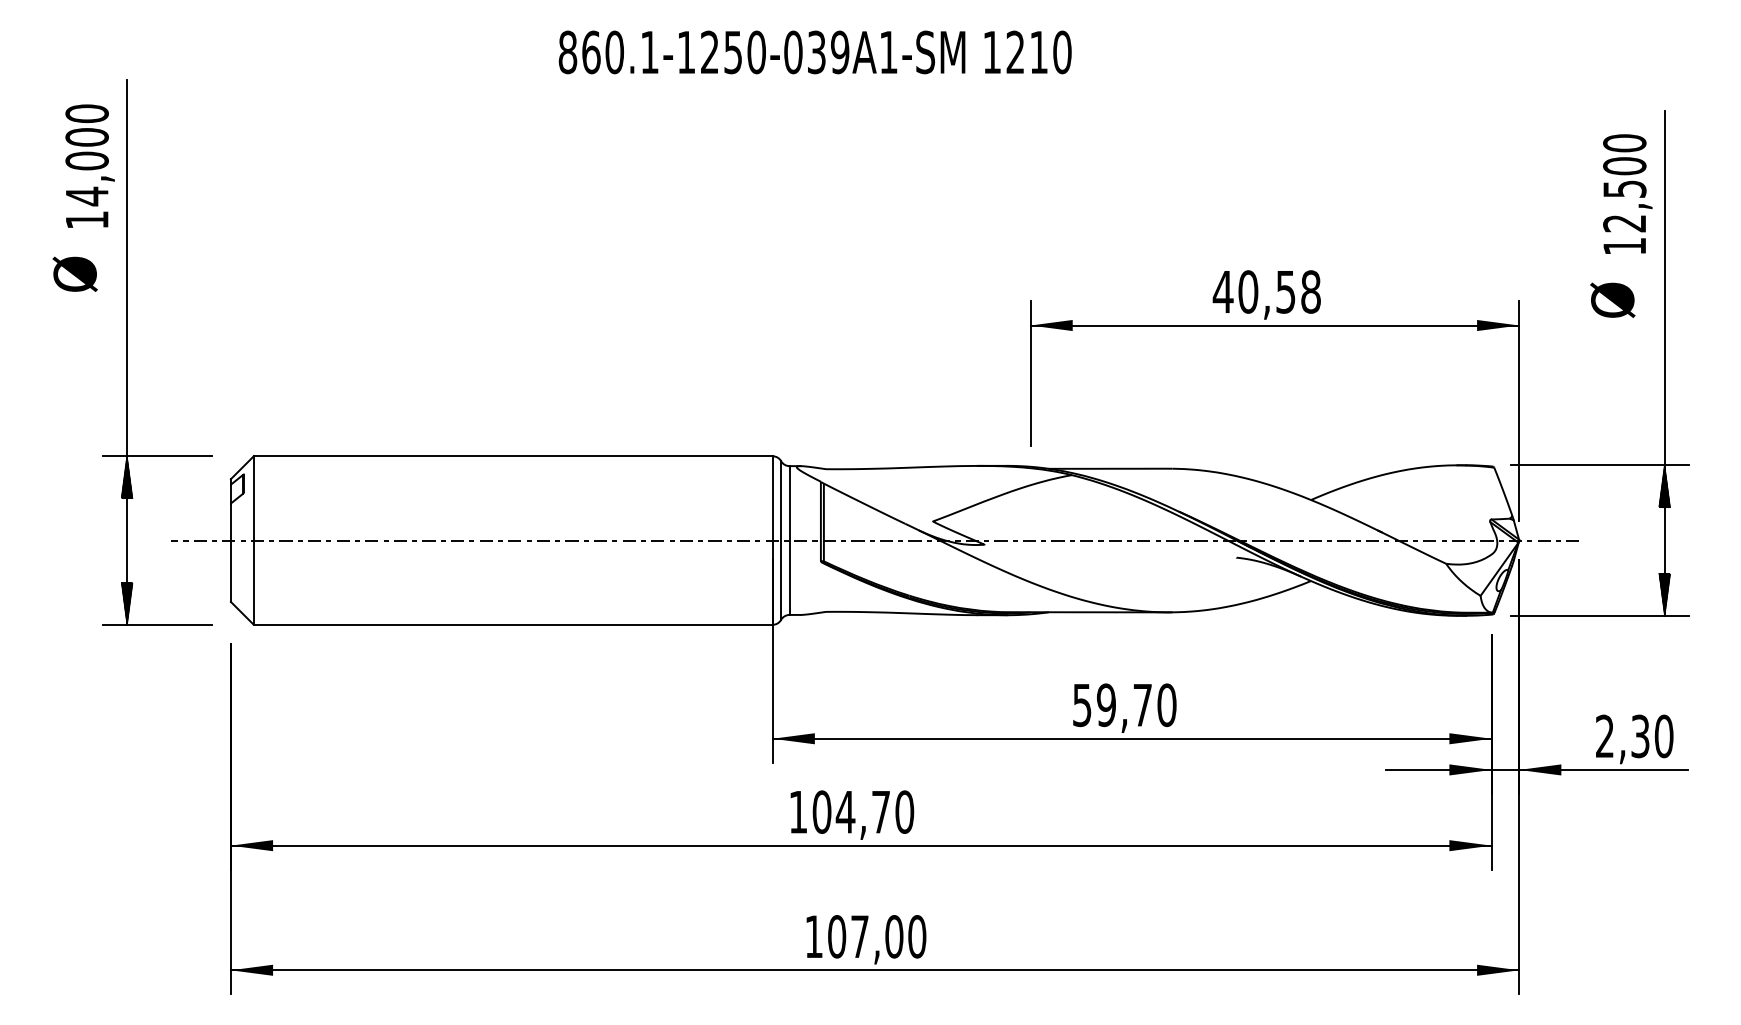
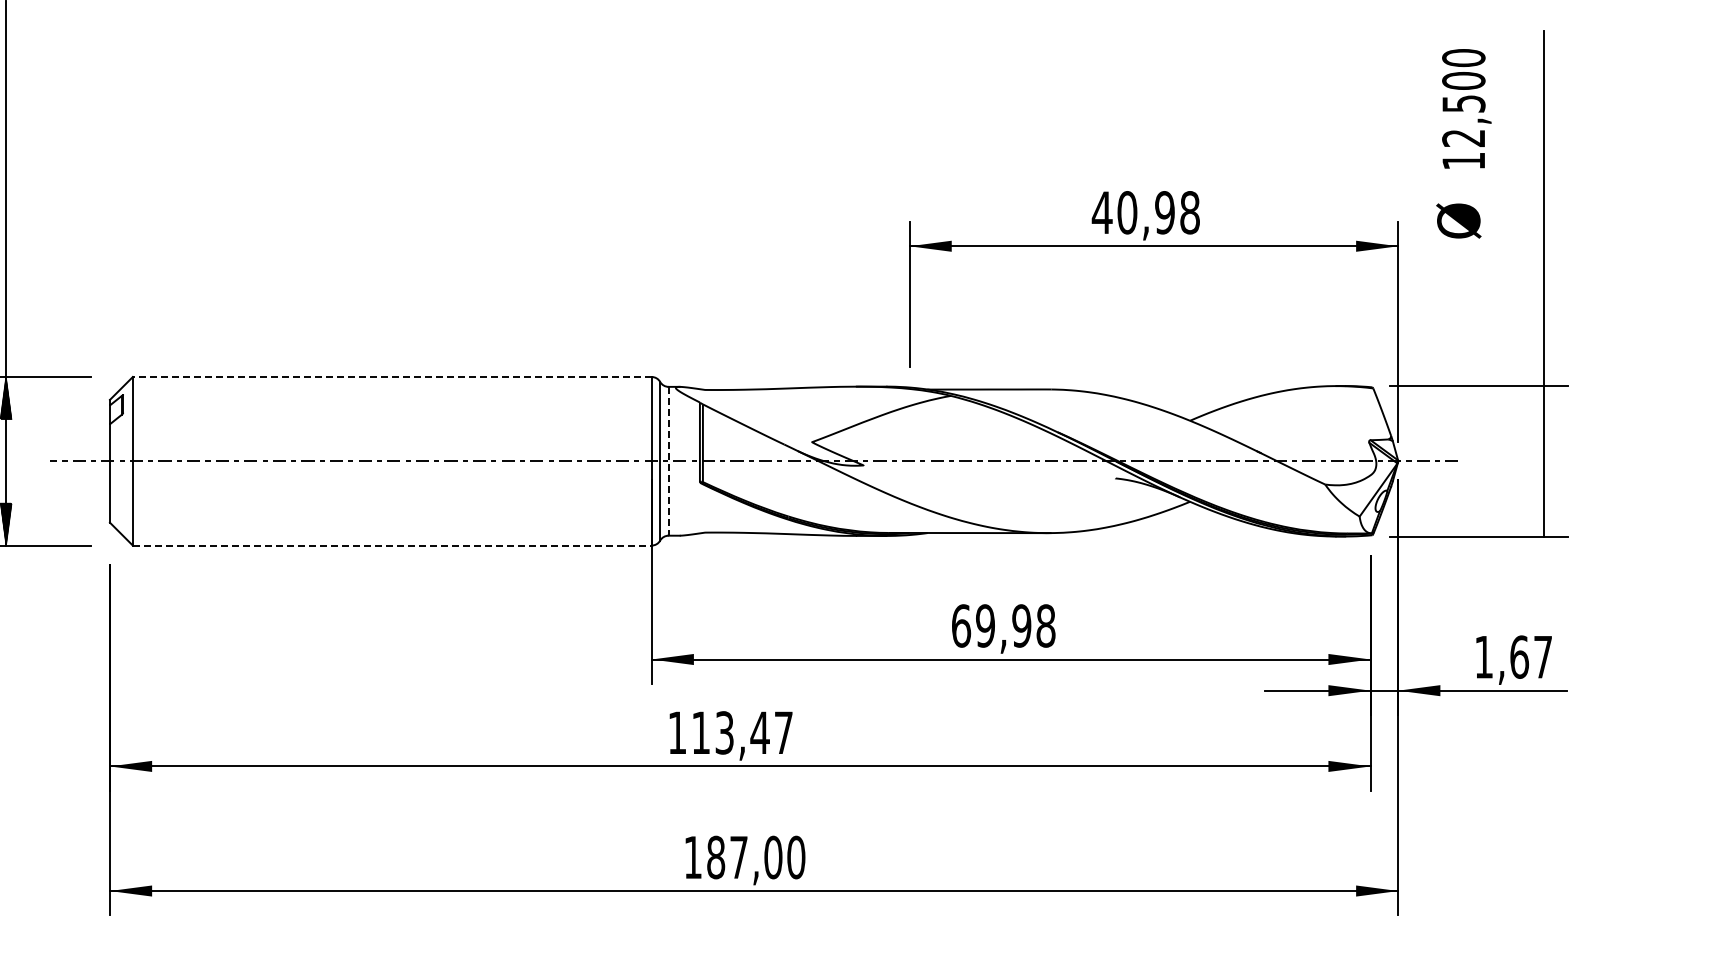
text: (1627, 193) -> (1466, 108), moved
text: (1285, 291) -> (1164, 212), 40,58 -> 40,98
text: (1612, 299) -> (1458, 220), moved
line: (512, 456) -> (391, 377), solid -> dashed
hatch: (1664, 486) -> (1543, 407), removed
line: (789, 541) -> (668, 462), solid -> dashed
hatch: (1664, 594) -> (1543, 515), removed
line: (513, 624) -> (392, 545), solid -> dashed
text: (1124, 705) -> (1003, 626), 59,70 -> 69,98
text: (1634, 736) -> (1513, 657), 2,30 -> 1,67
text: (863, 811) -> (742, 732), 104,70 -> 113,47
text: (837, 936) -> (716, 857), 107,00 -> 187,00

